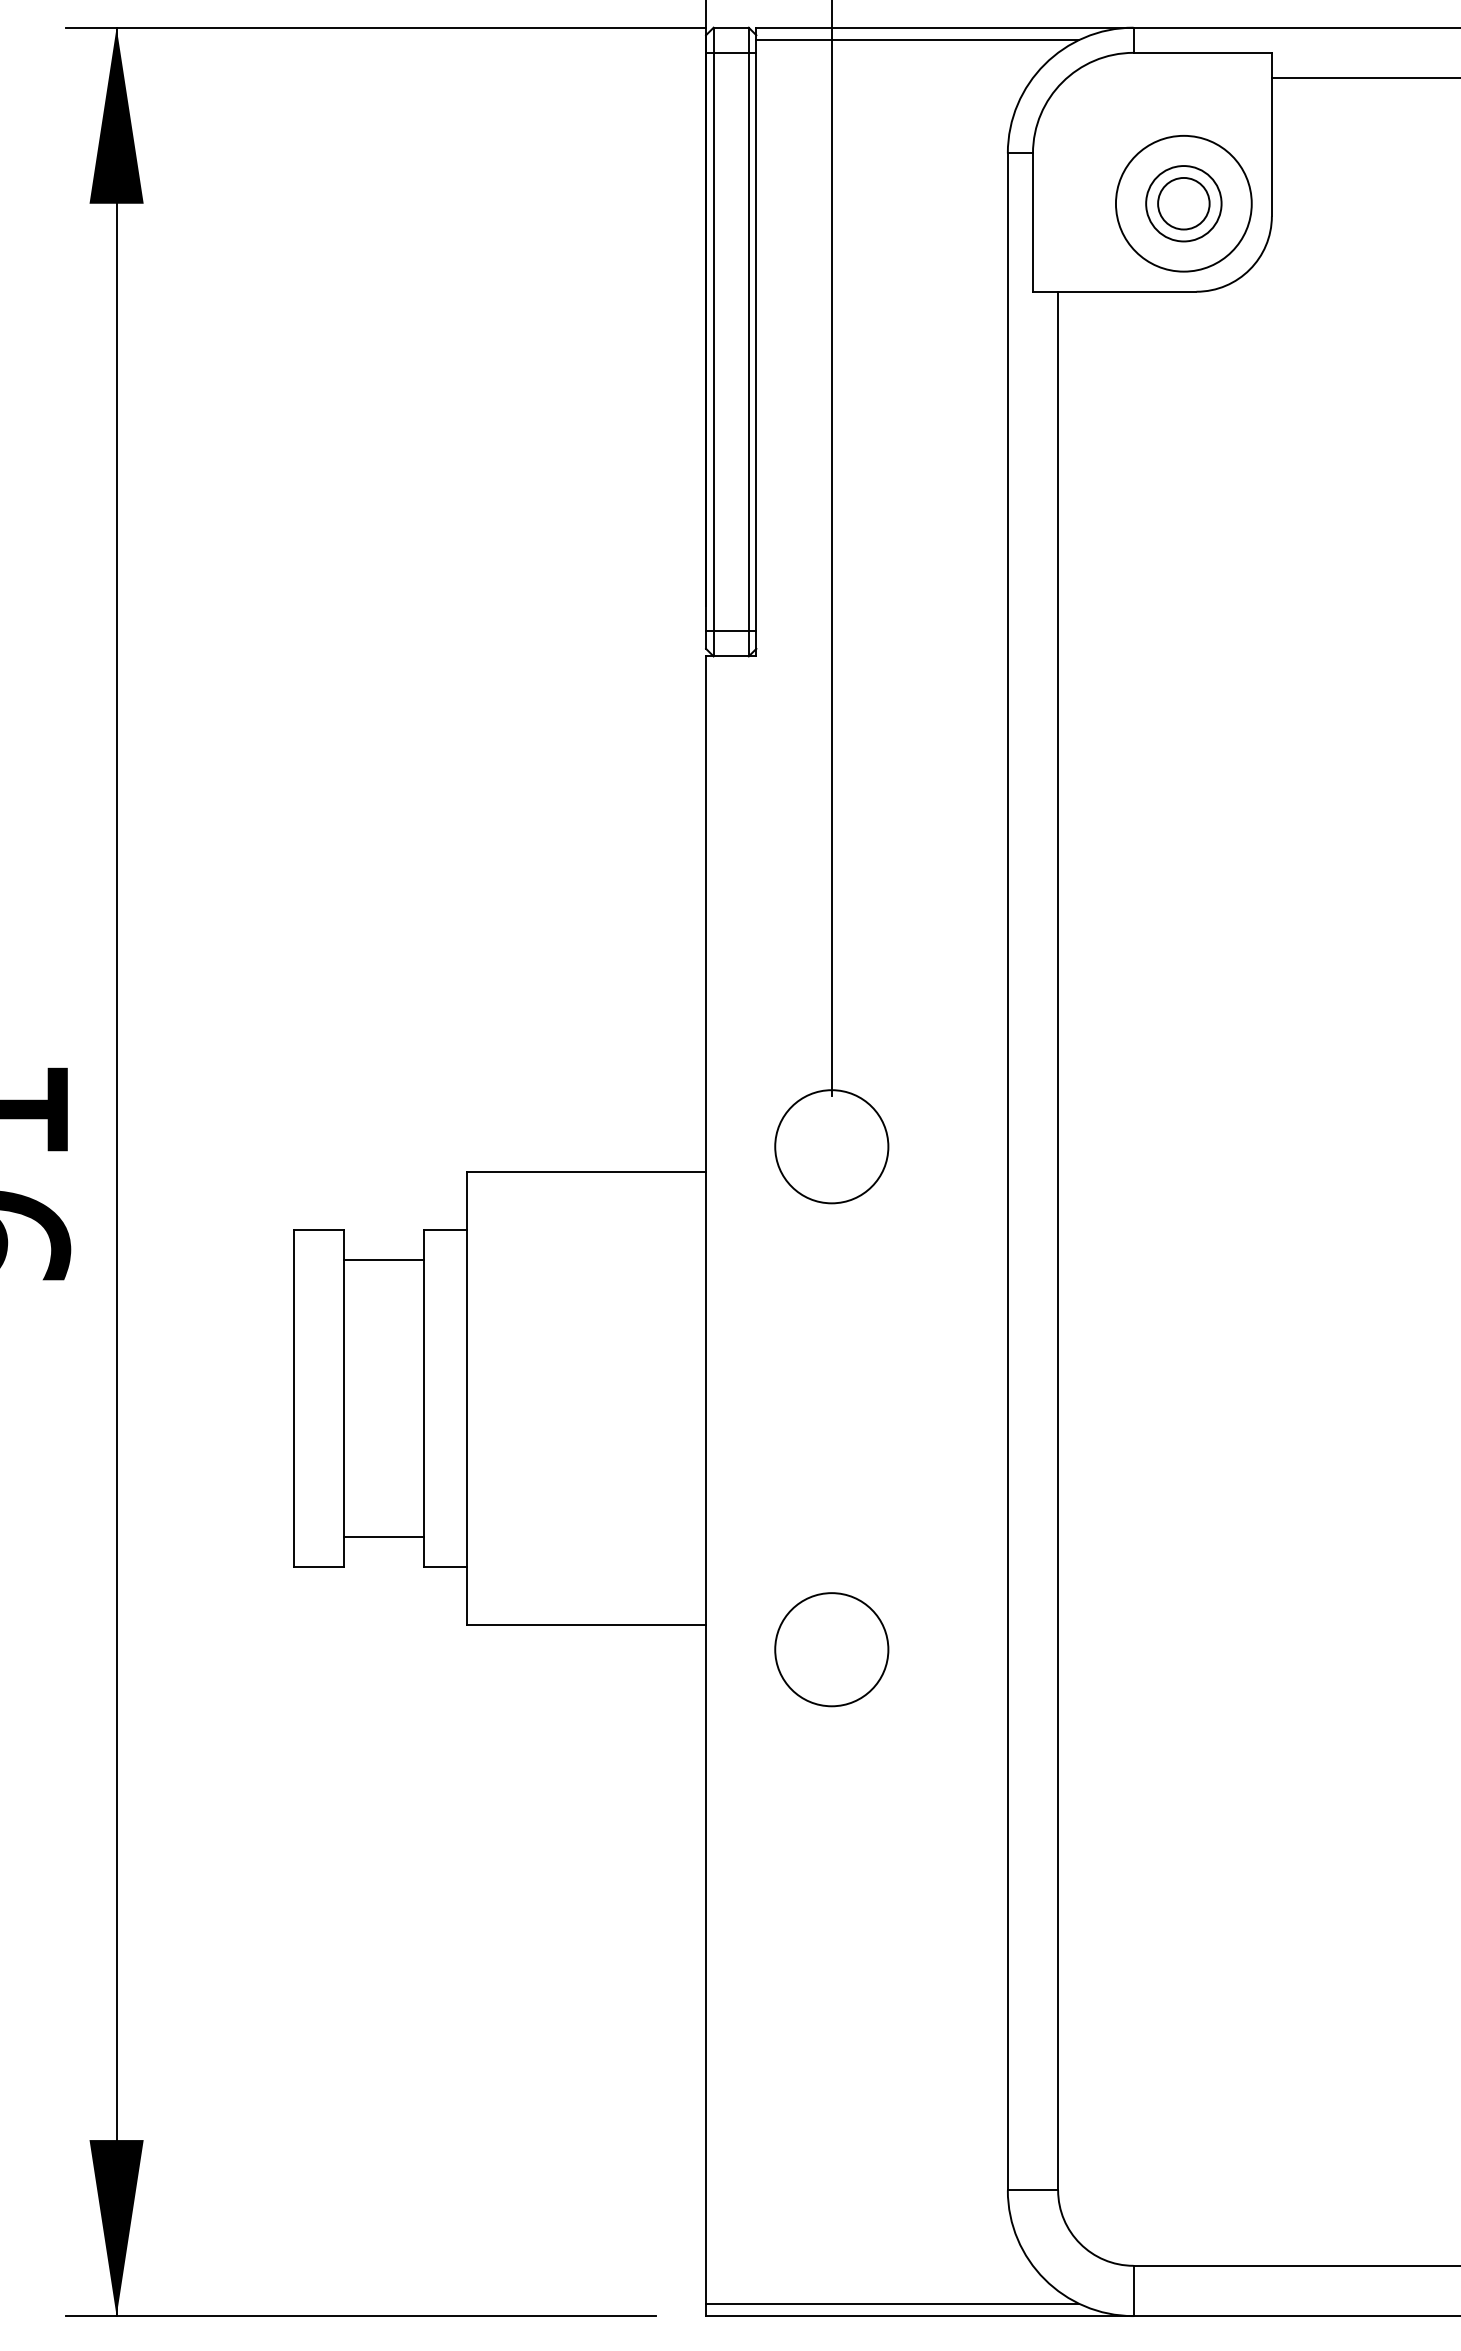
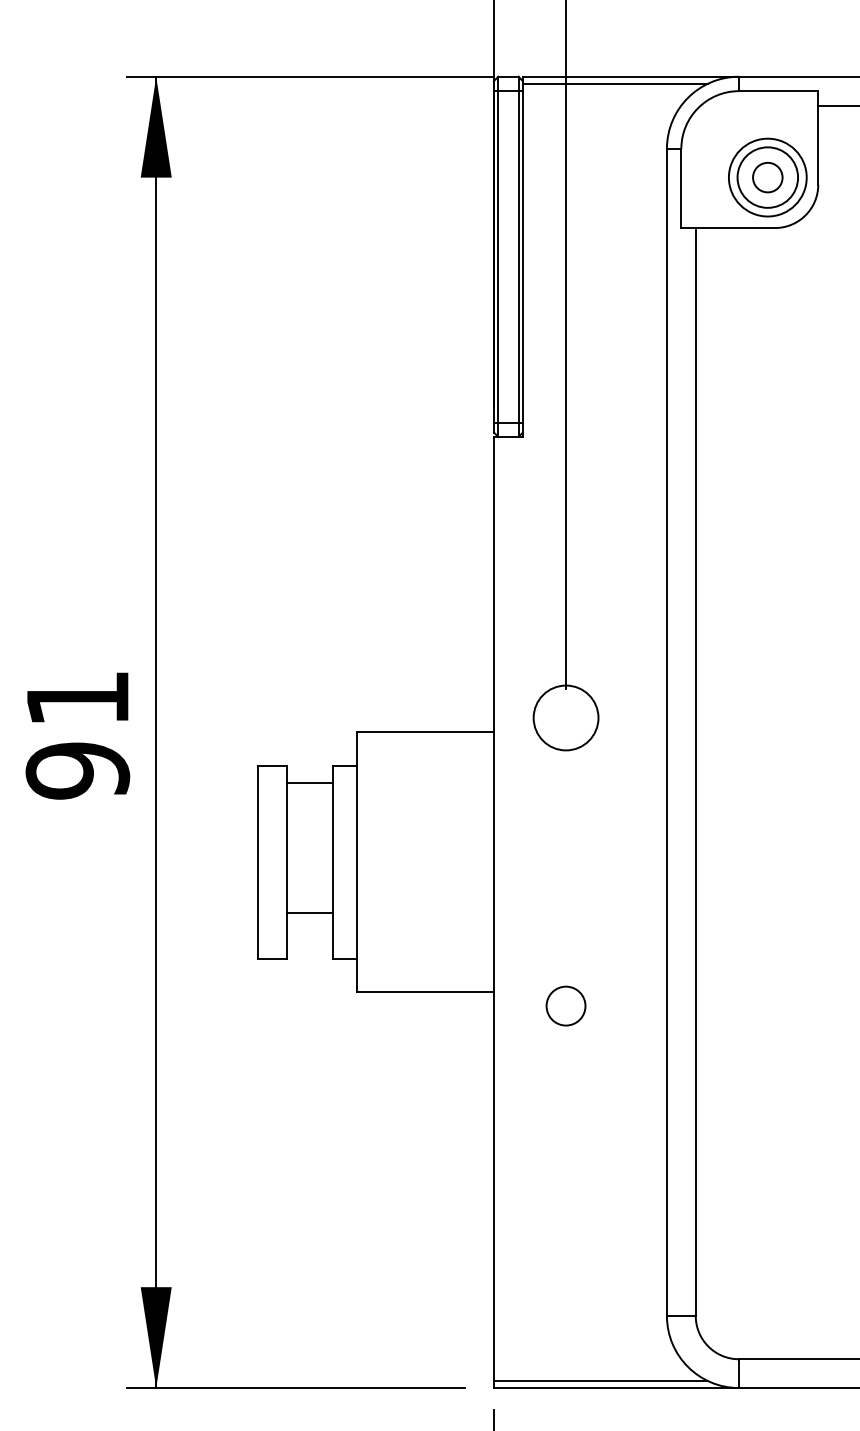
circle: (1183, 203) -> (767, 177), size x1.4
line: (384, 1536) -> (309, 913), moved
circle: (830, 1648) -> (565, 1005), size x0.6

